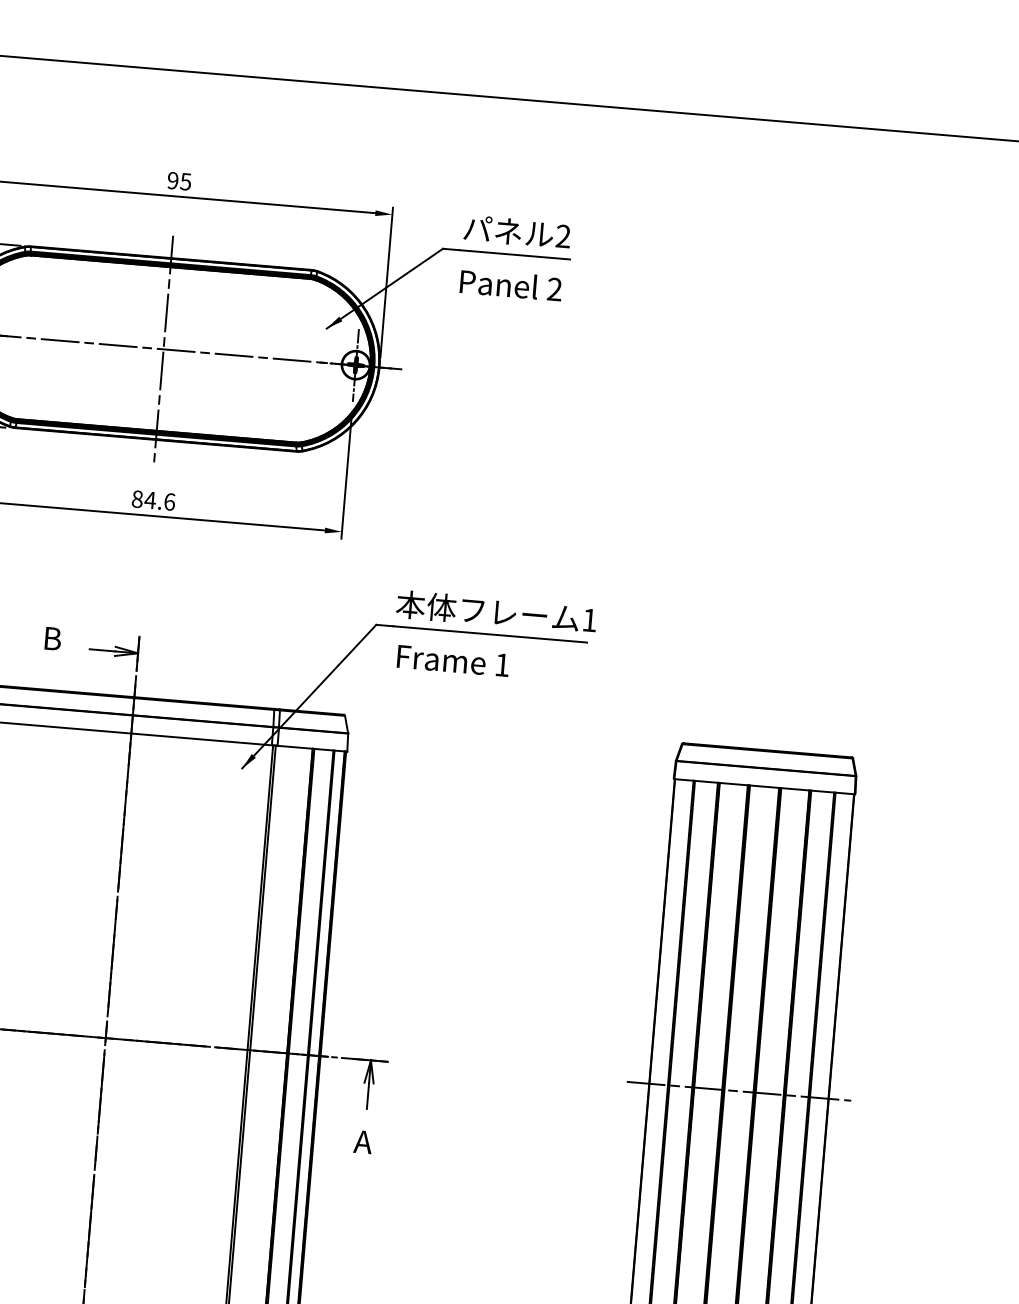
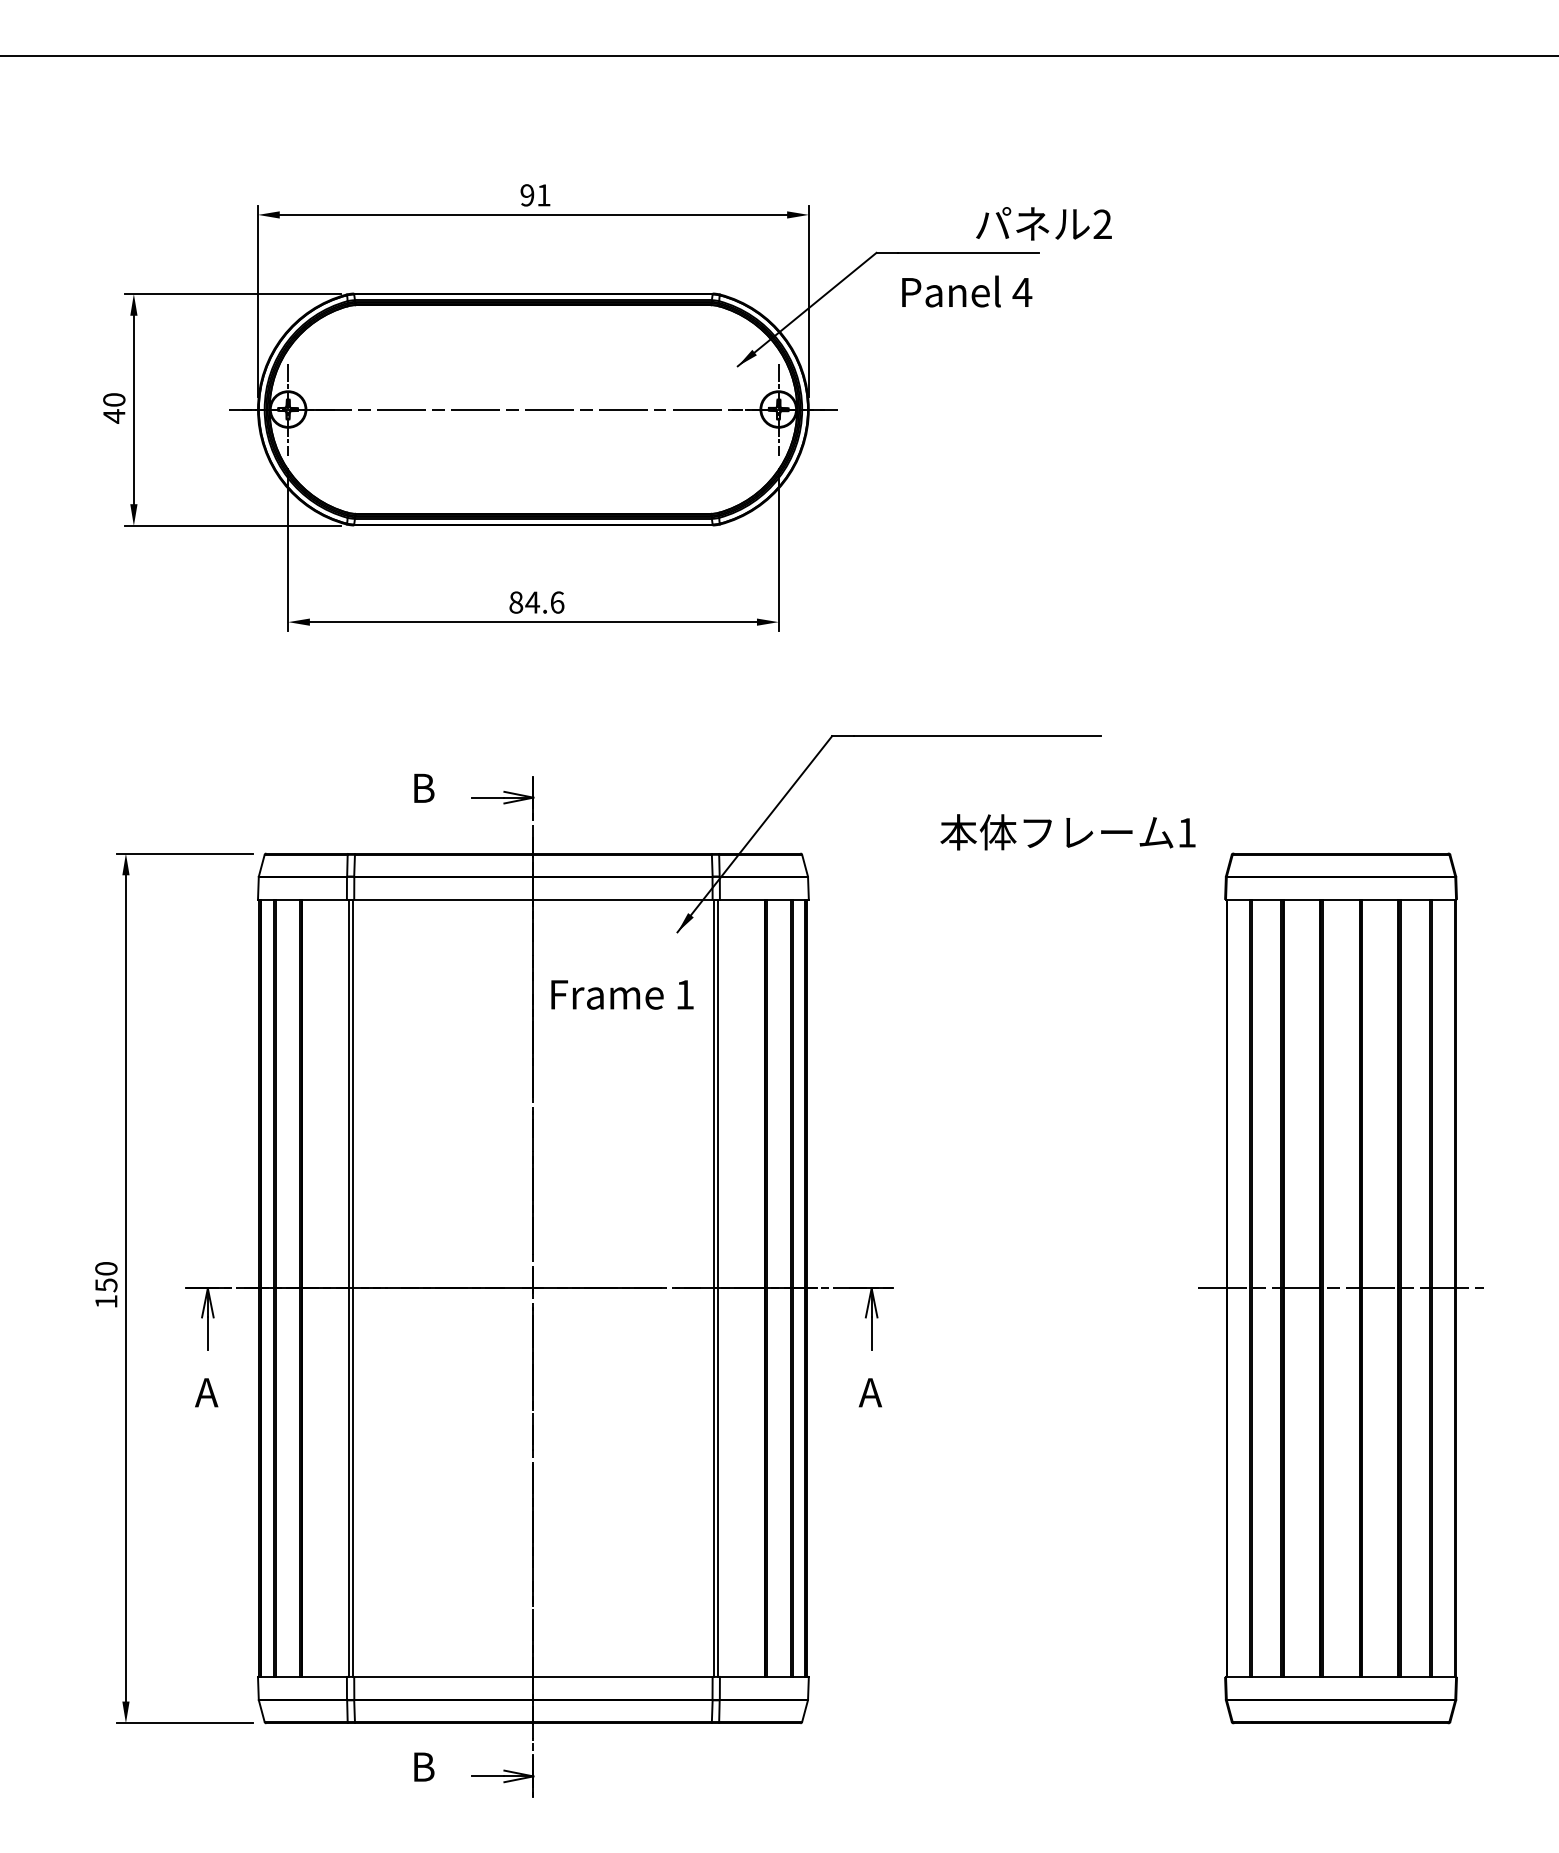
text: (185, 181) -> (543, 195), 95 -> 91
text: (517, 231) -> (1043, 223), moved
text: (554, 288) -> (1022, 291), 2 -> 4
line: (163, 349) -> (533, 409), removed
text: (496, 612) -> (1067, 832), moved
text: (453, 660) -> (622, 994), moved

